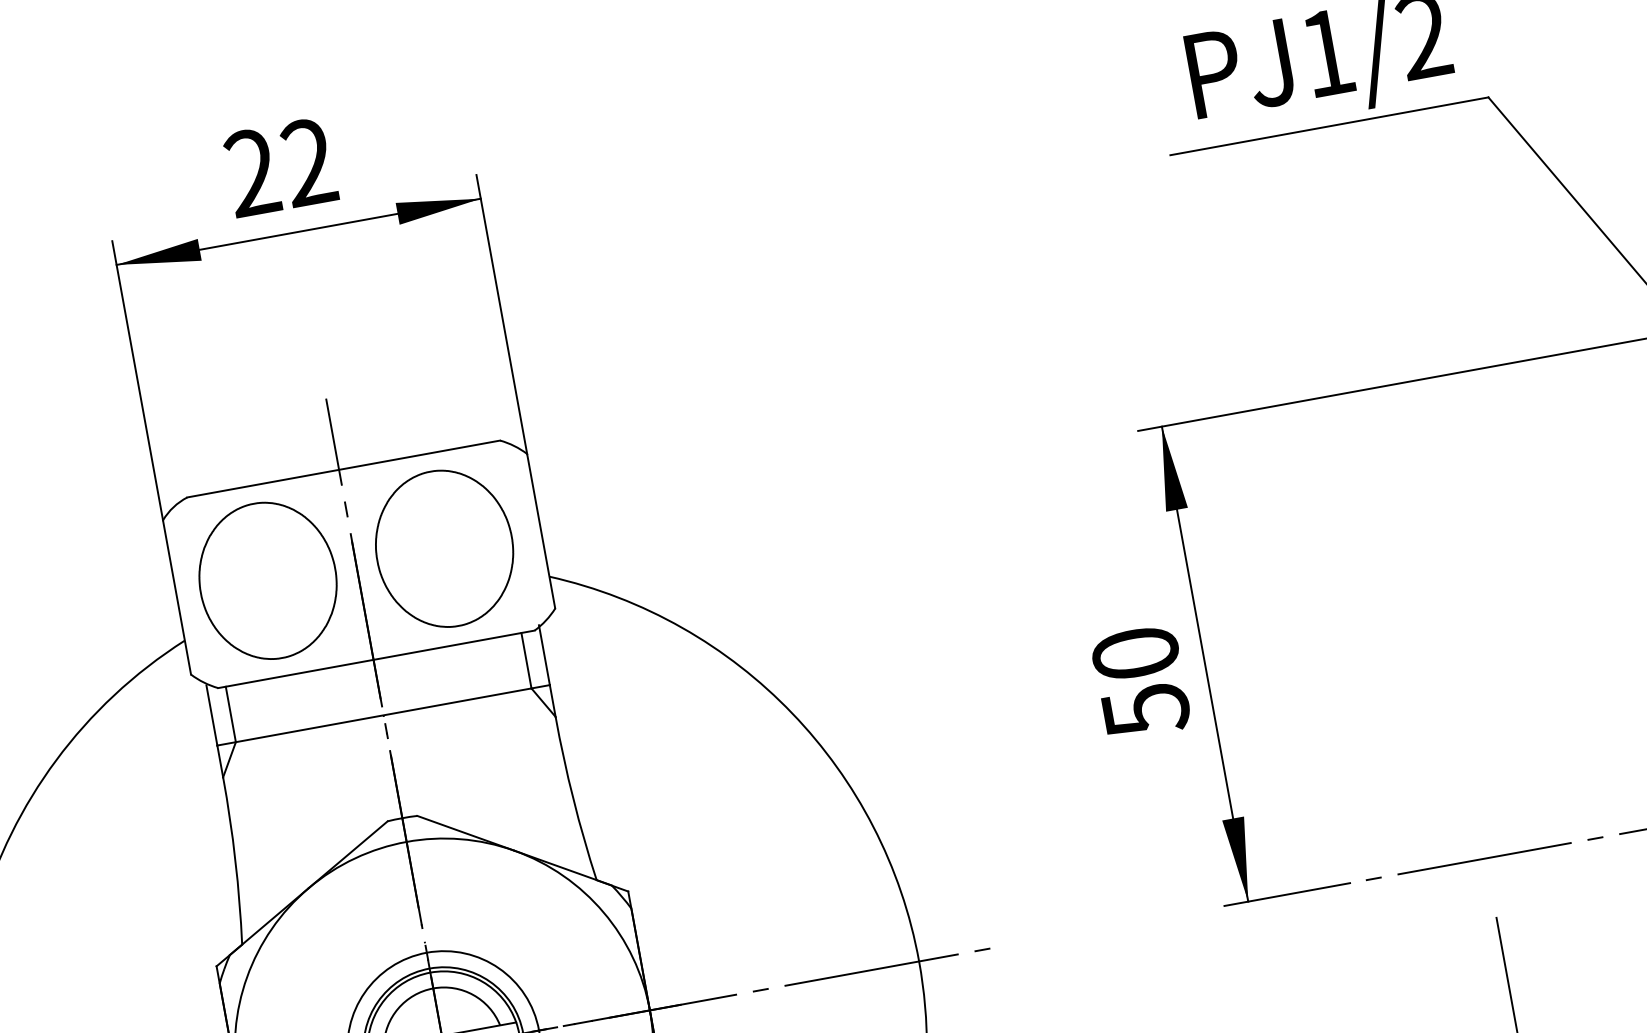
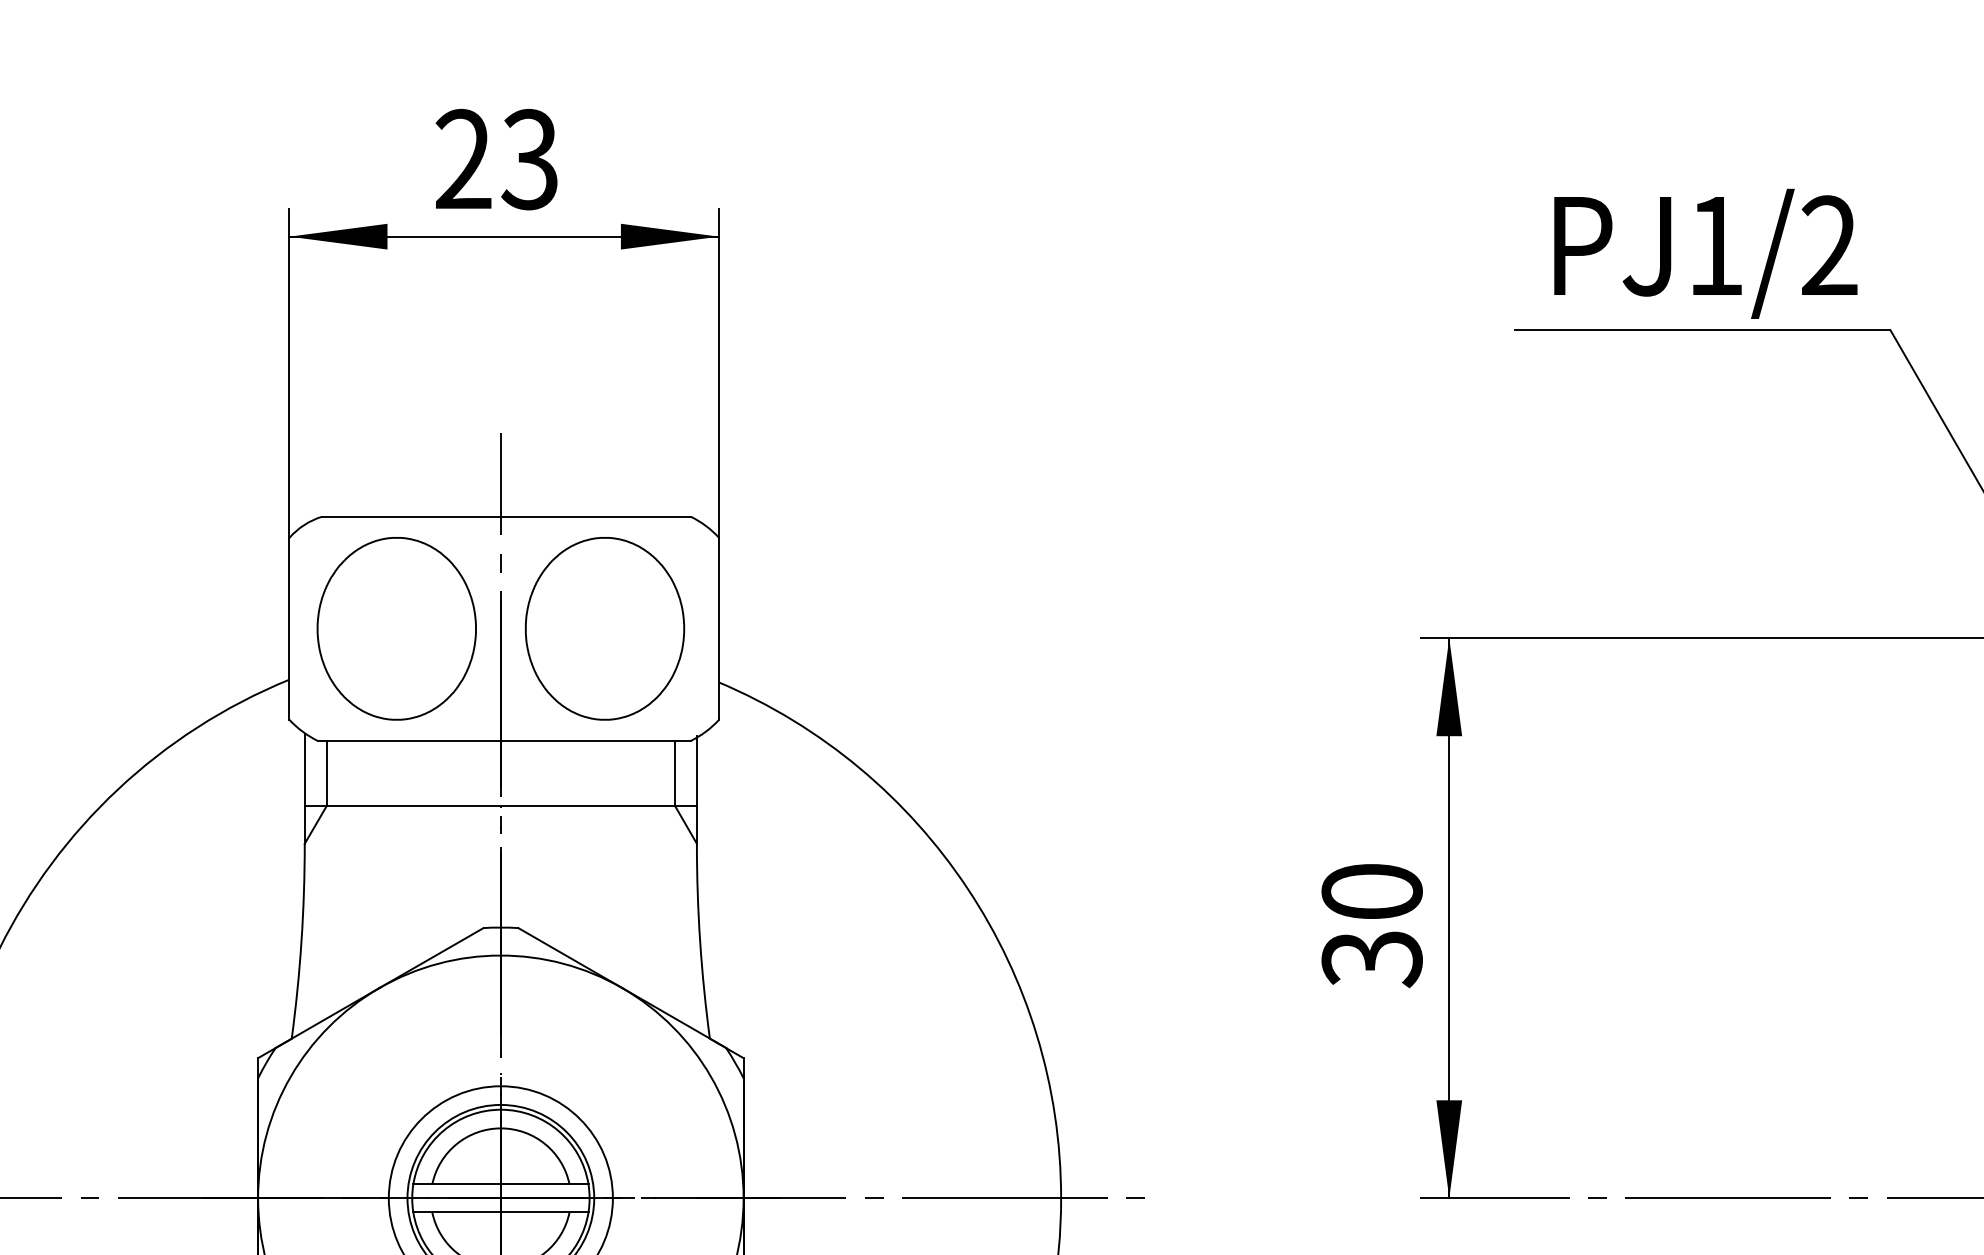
text: (308, 162) -> (529, 159), 22 -> 23
text: (1145, 711) -> (1371, 959), 50 -> 30

